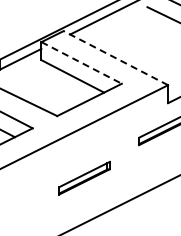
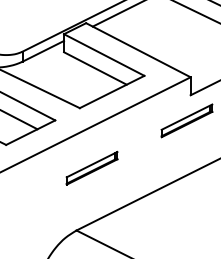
line: (115, 58) -> (138, 50), dashed -> solid
line: (81, 63) -> (104, 55), dashed -> solid
part: (83, 177) -> (91, 167), moved

